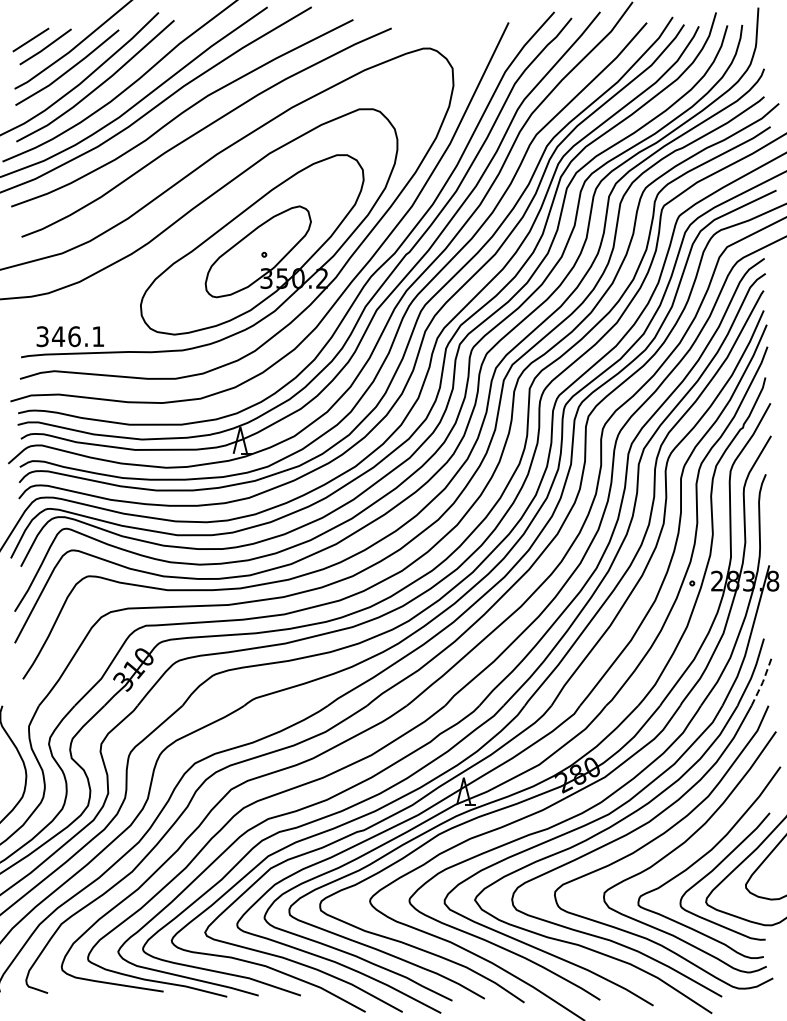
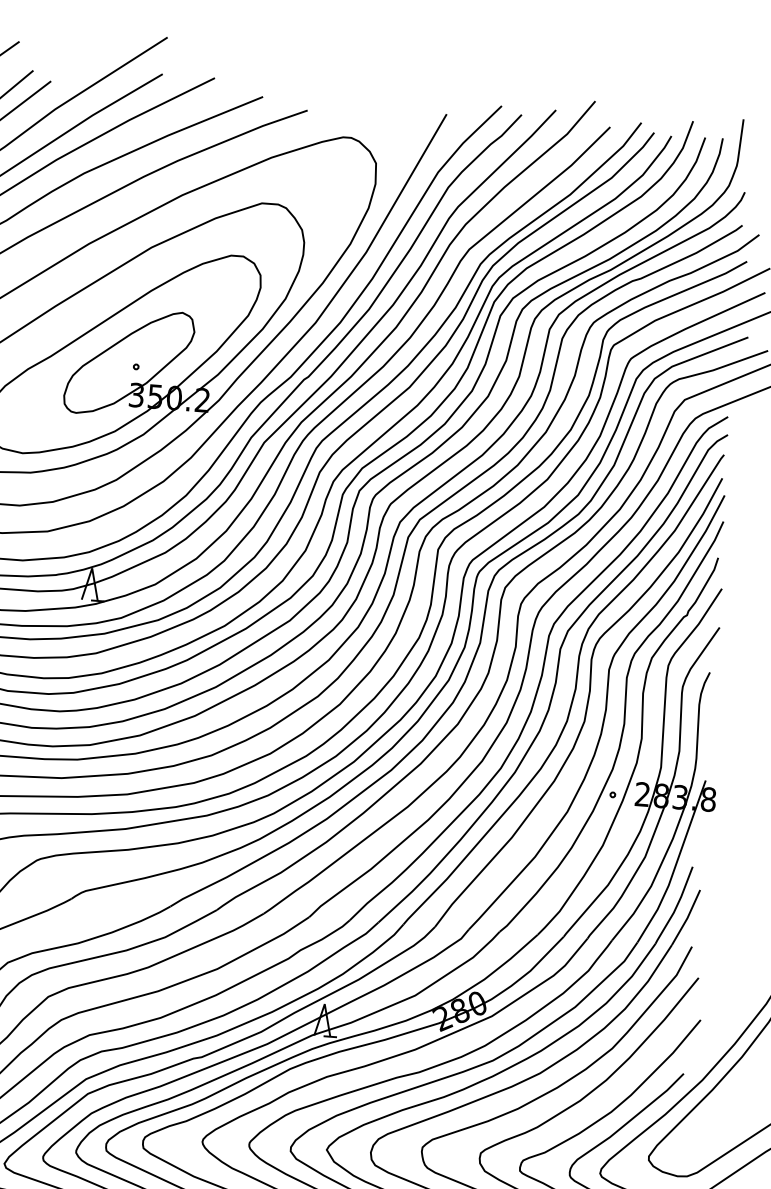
line: (762, 682) -> (686, 918), dashed -> solid

